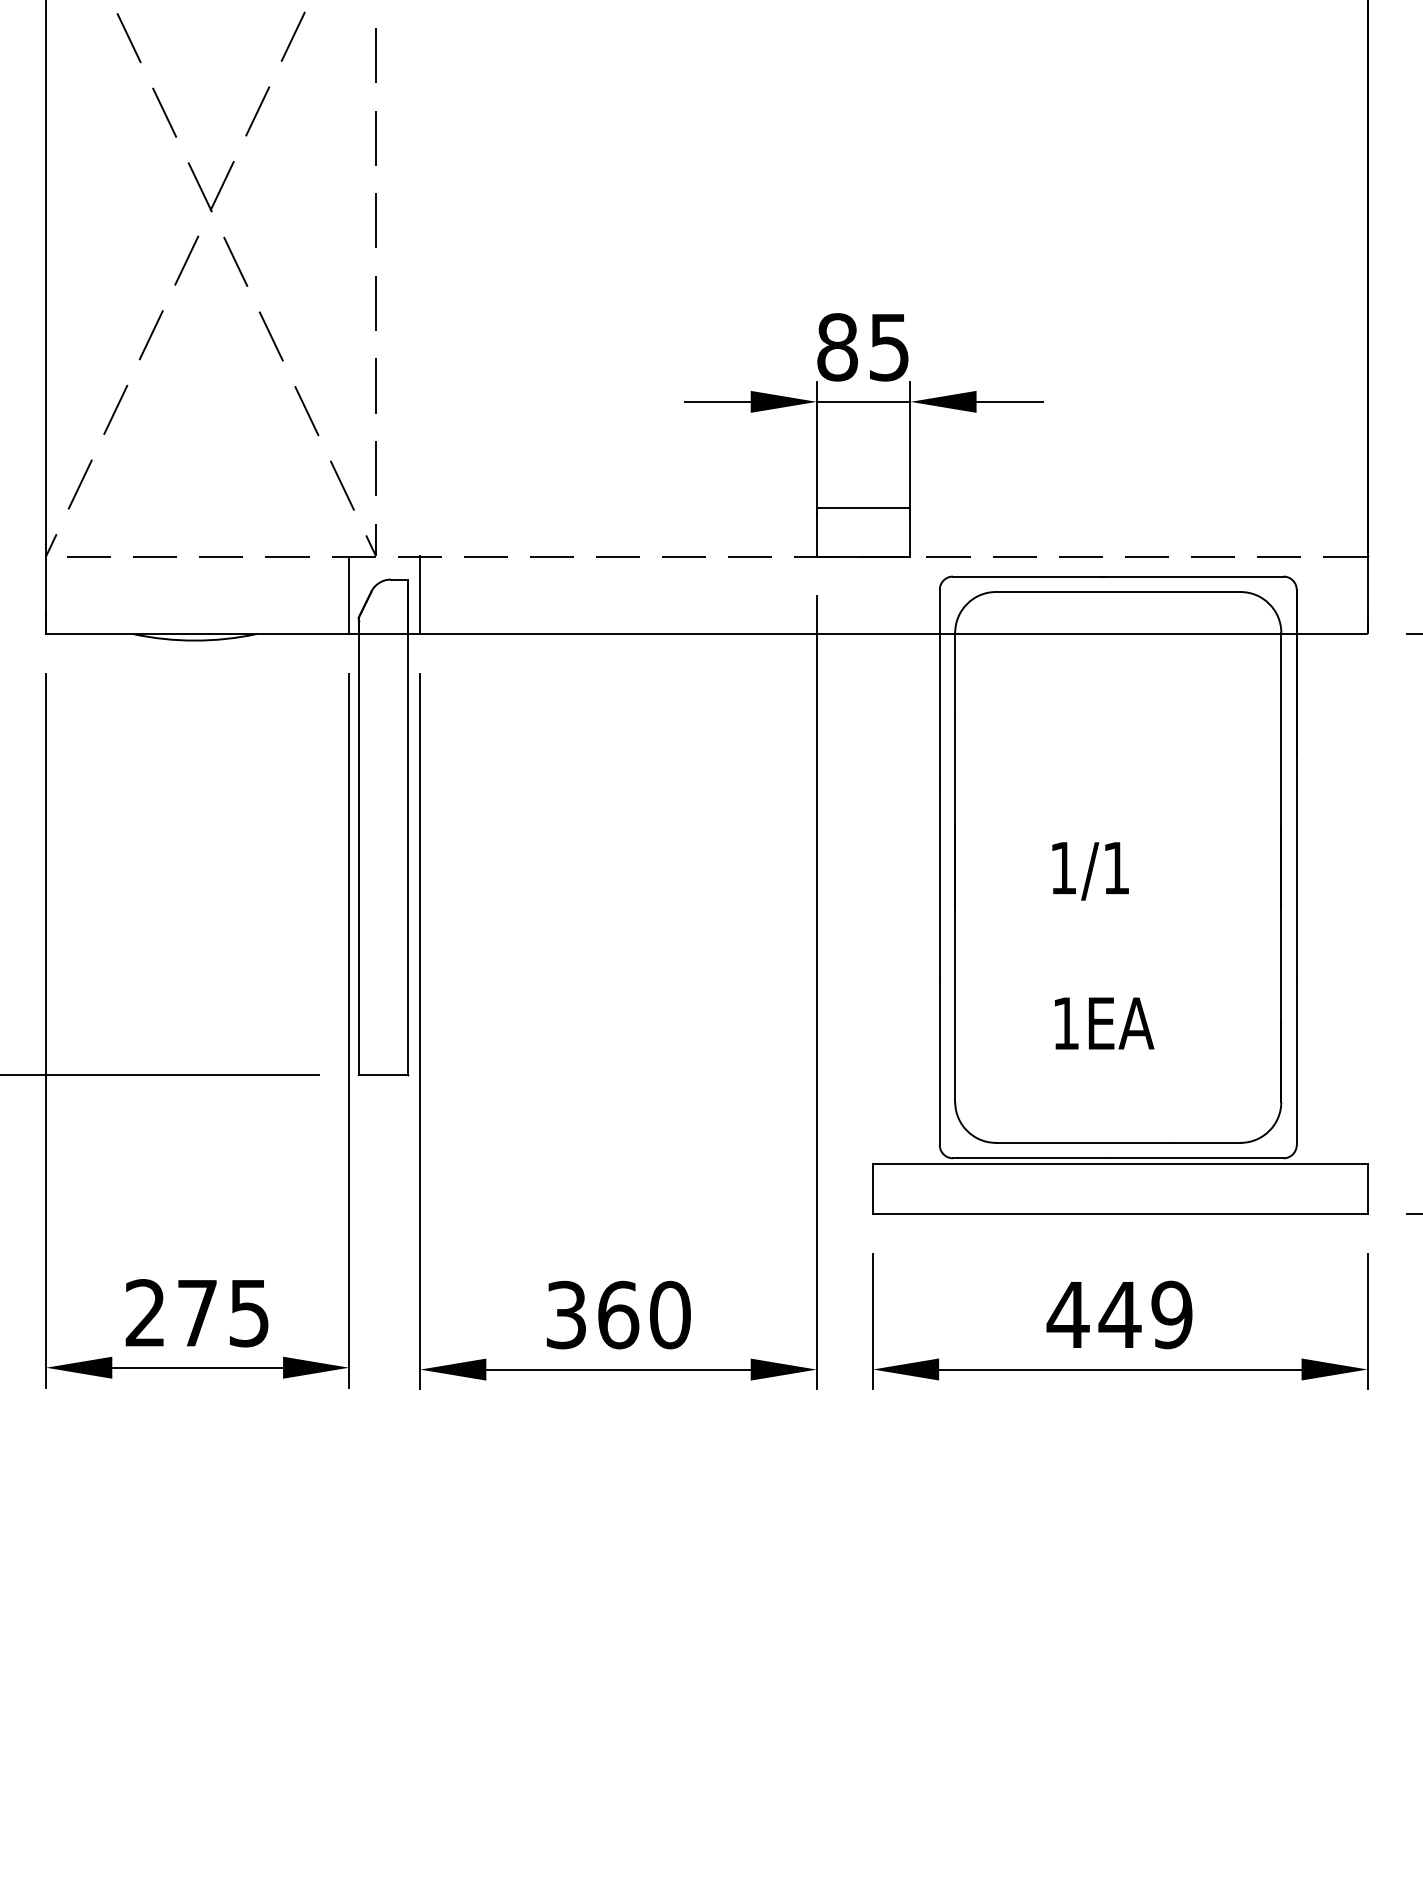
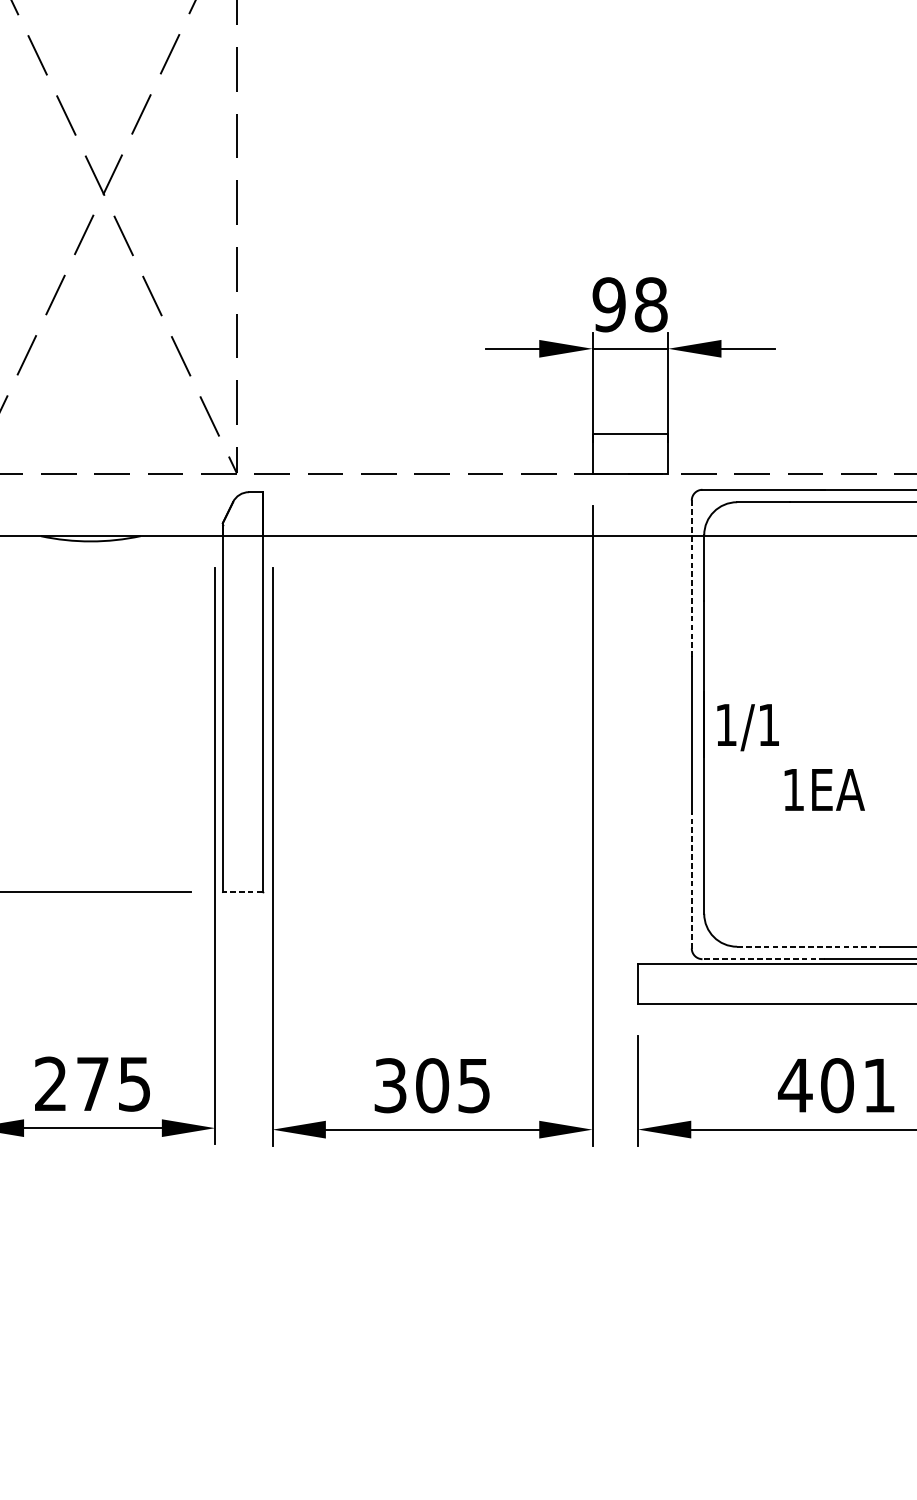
text: (863, 347) -> (630, 304), 85 -> 98
line: (349, 594) -> (215, 504), removed
line: (420, 594) -> (272, 504), removed
line: (939, 686) -> (691, 578), solid -> dashed
text: (1090, 871) -> (748, 727), moved
text: (1104, 1023) -> (824, 789), moved
line: (939, 1061) -> (691, 881), solid -> dashed
line: (382, 1075) -> (242, 892), solid -> dashed
line: (1085, 1142) -> (809, 946), solid -> dashed
line: (1028, 1158) -> (763, 959), solid -> dashed
text: (644, 1314) -> (453, 1085), 360 -> 305
text: (1145, 1314) -> (857, 1085), 449 -> 401

